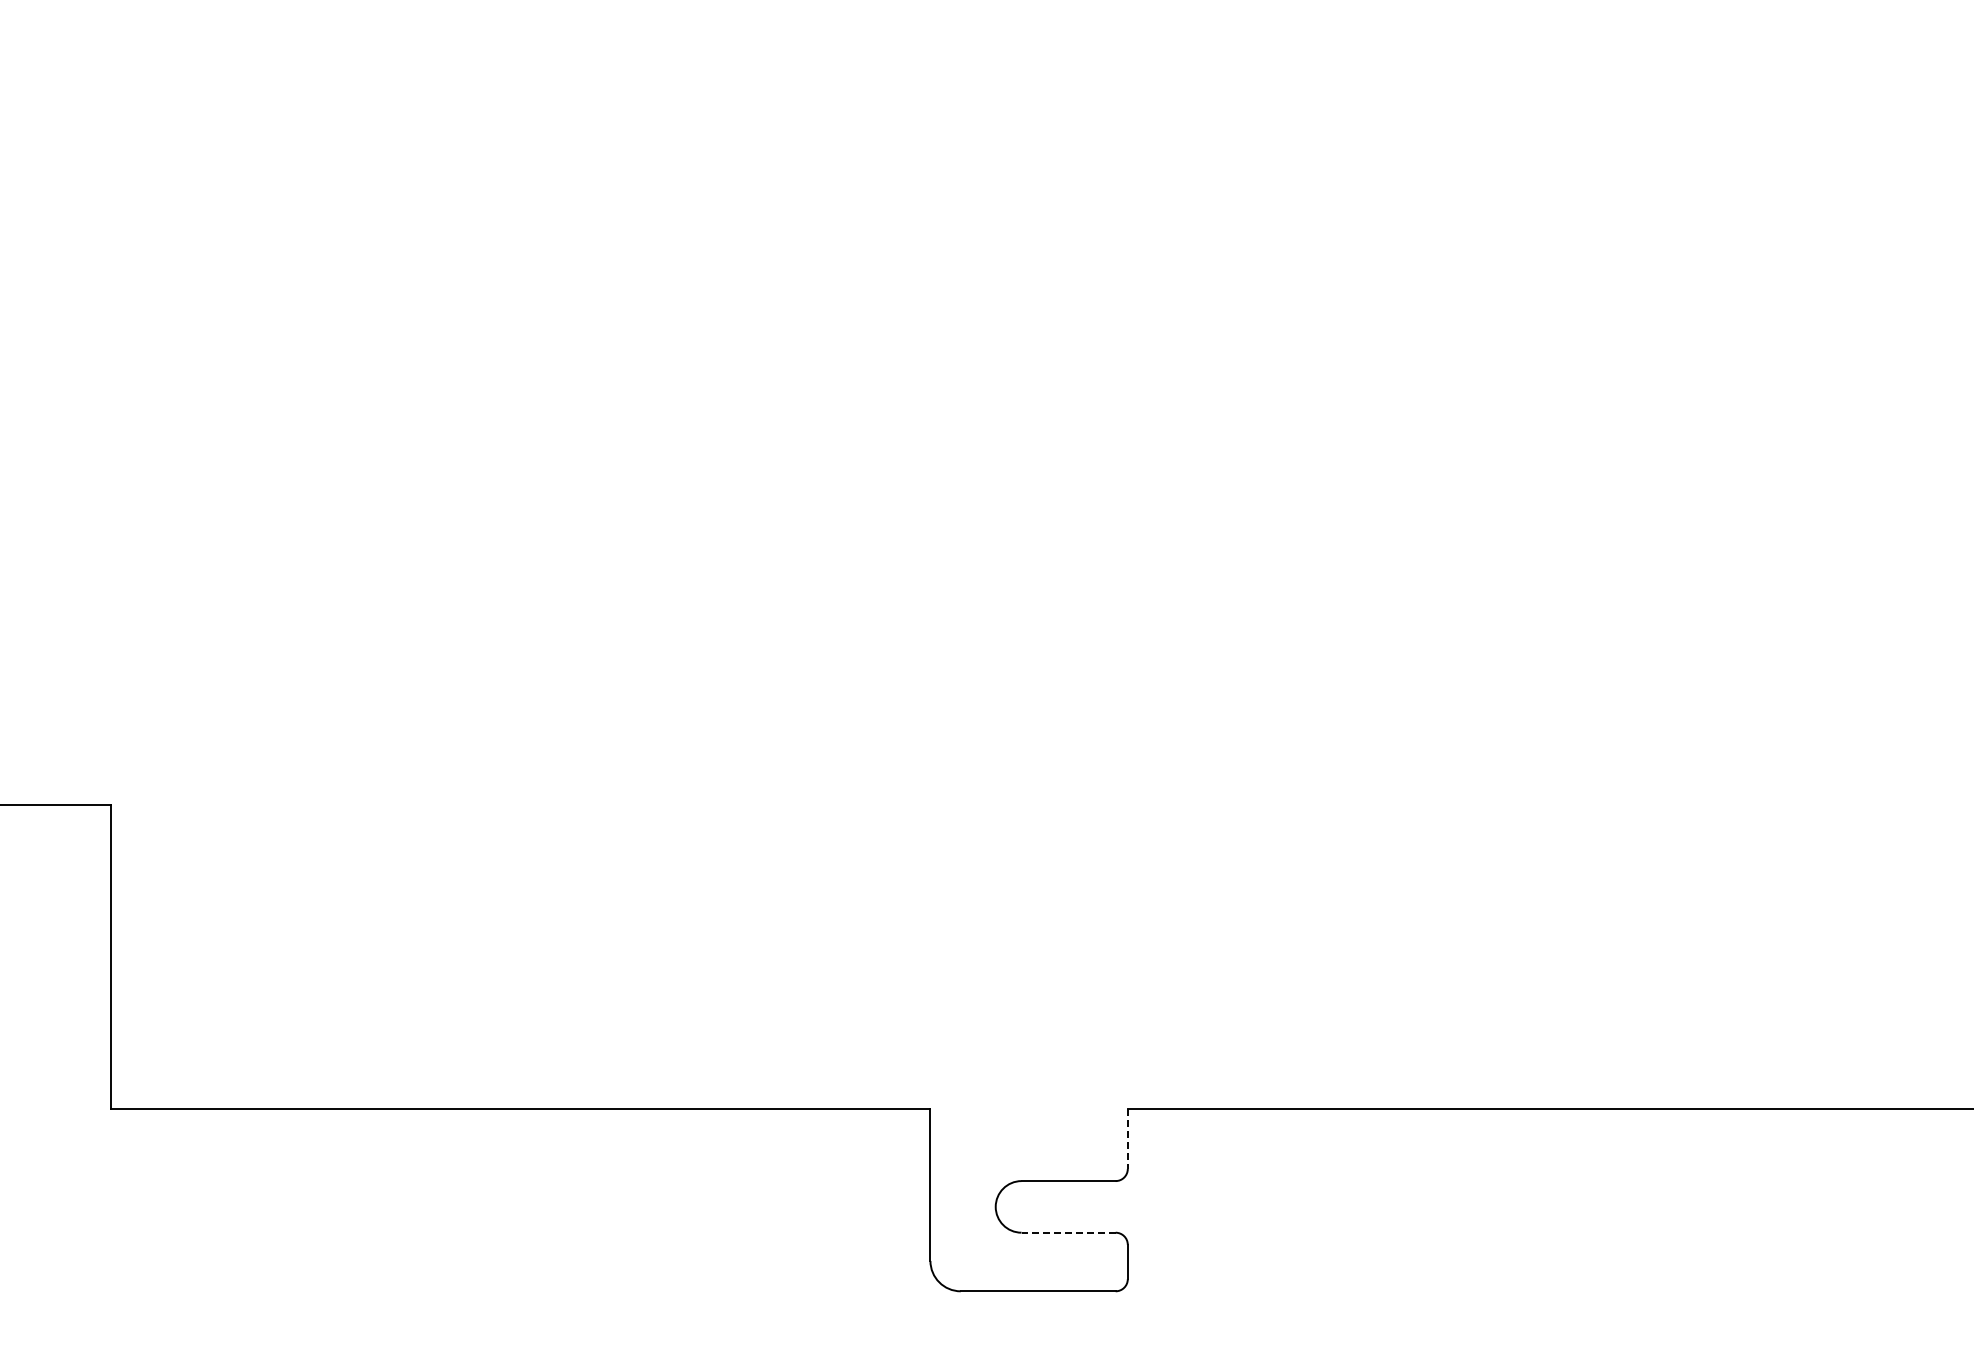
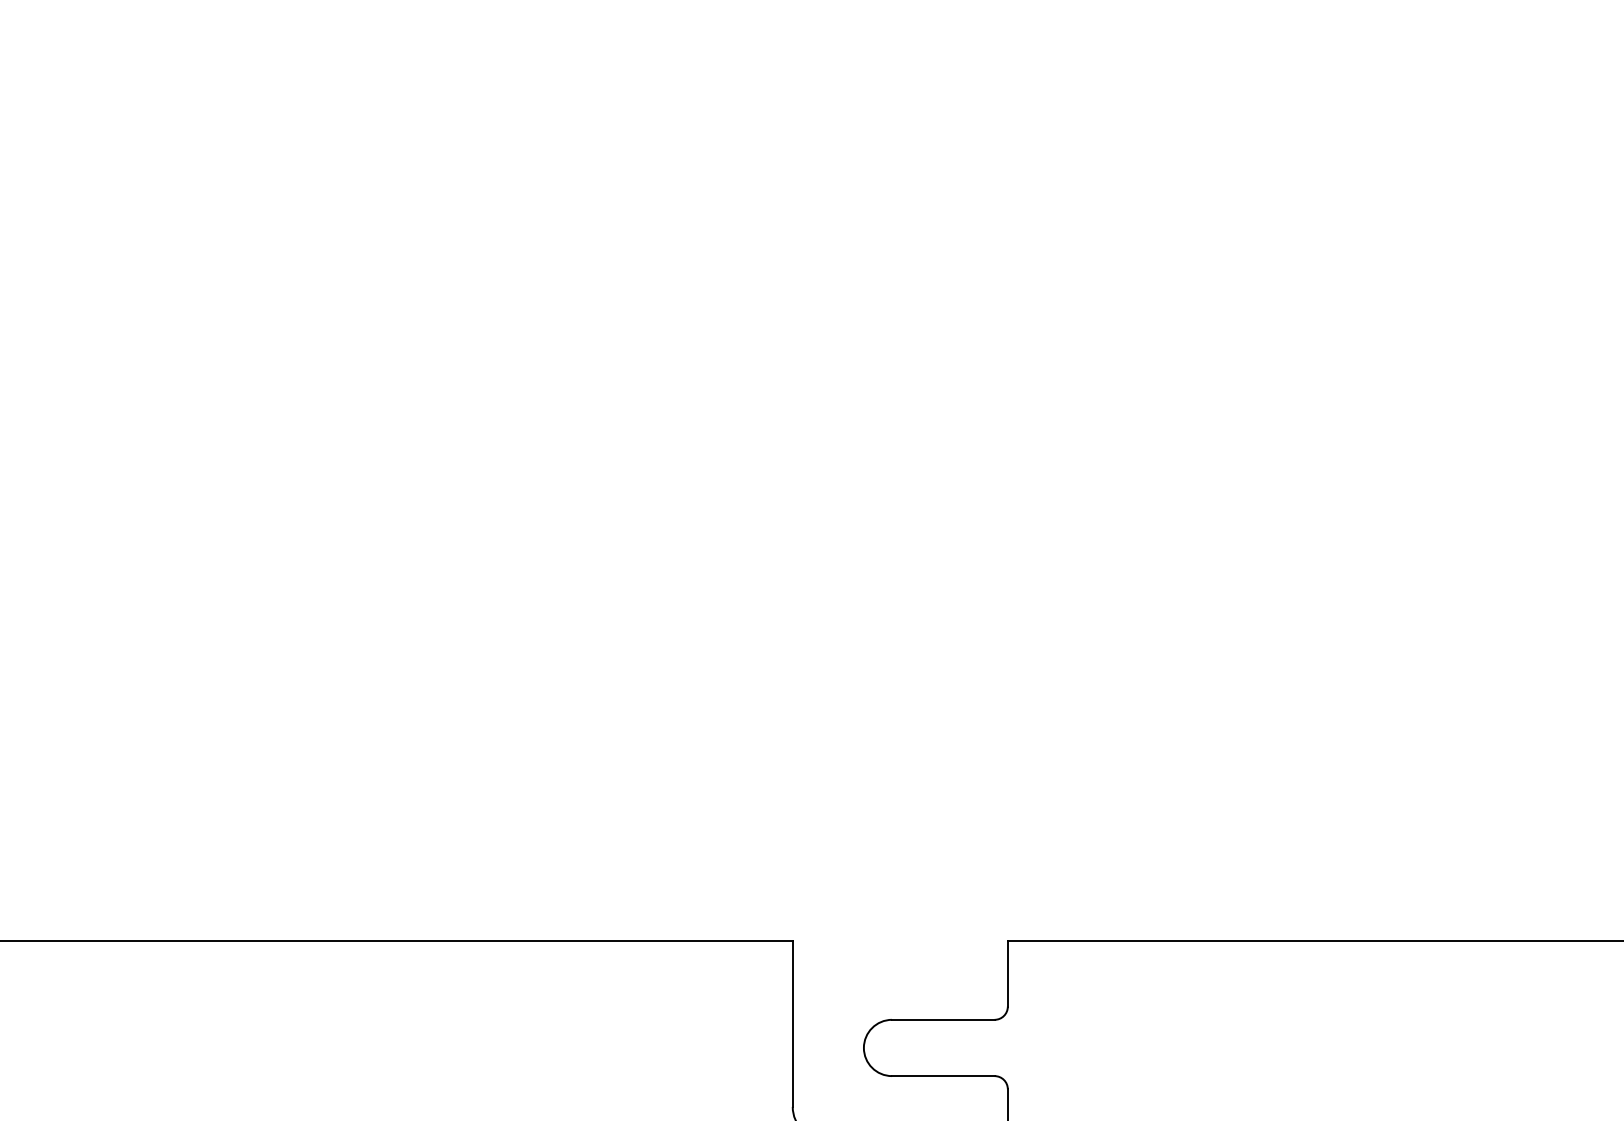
line: (1127, 1139) -> (1007, 974), dashed -> solid
line: (1068, 1232) -> (943, 1075), dashed -> solid

